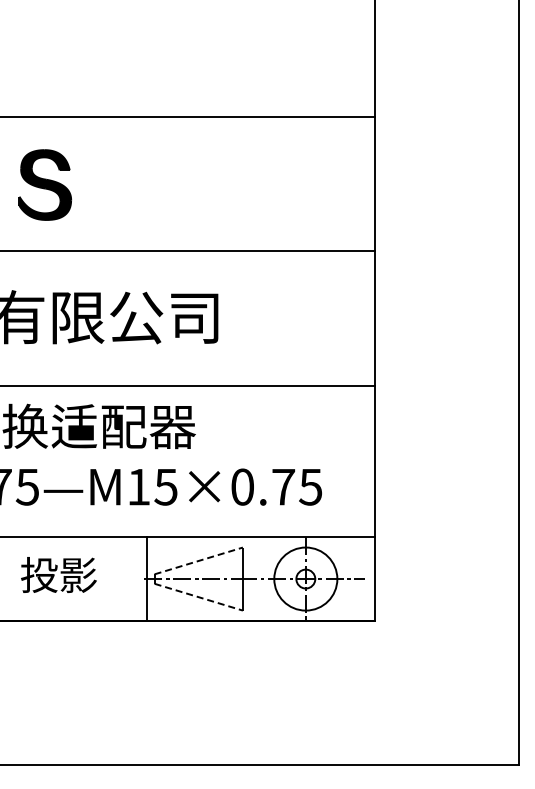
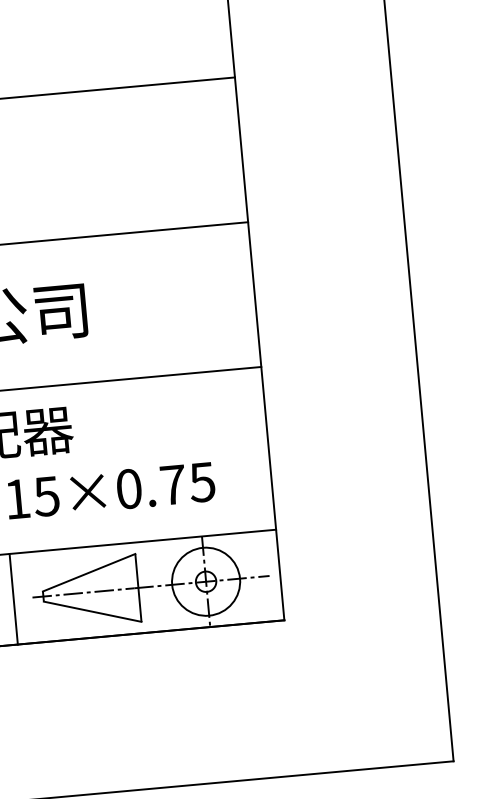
line: (199, 560) -> (89, 572), dashed -> solid
line: (147, 578) -> (14, 598), moved
line: (199, 597) -> (93, 611), dashed -> solid

